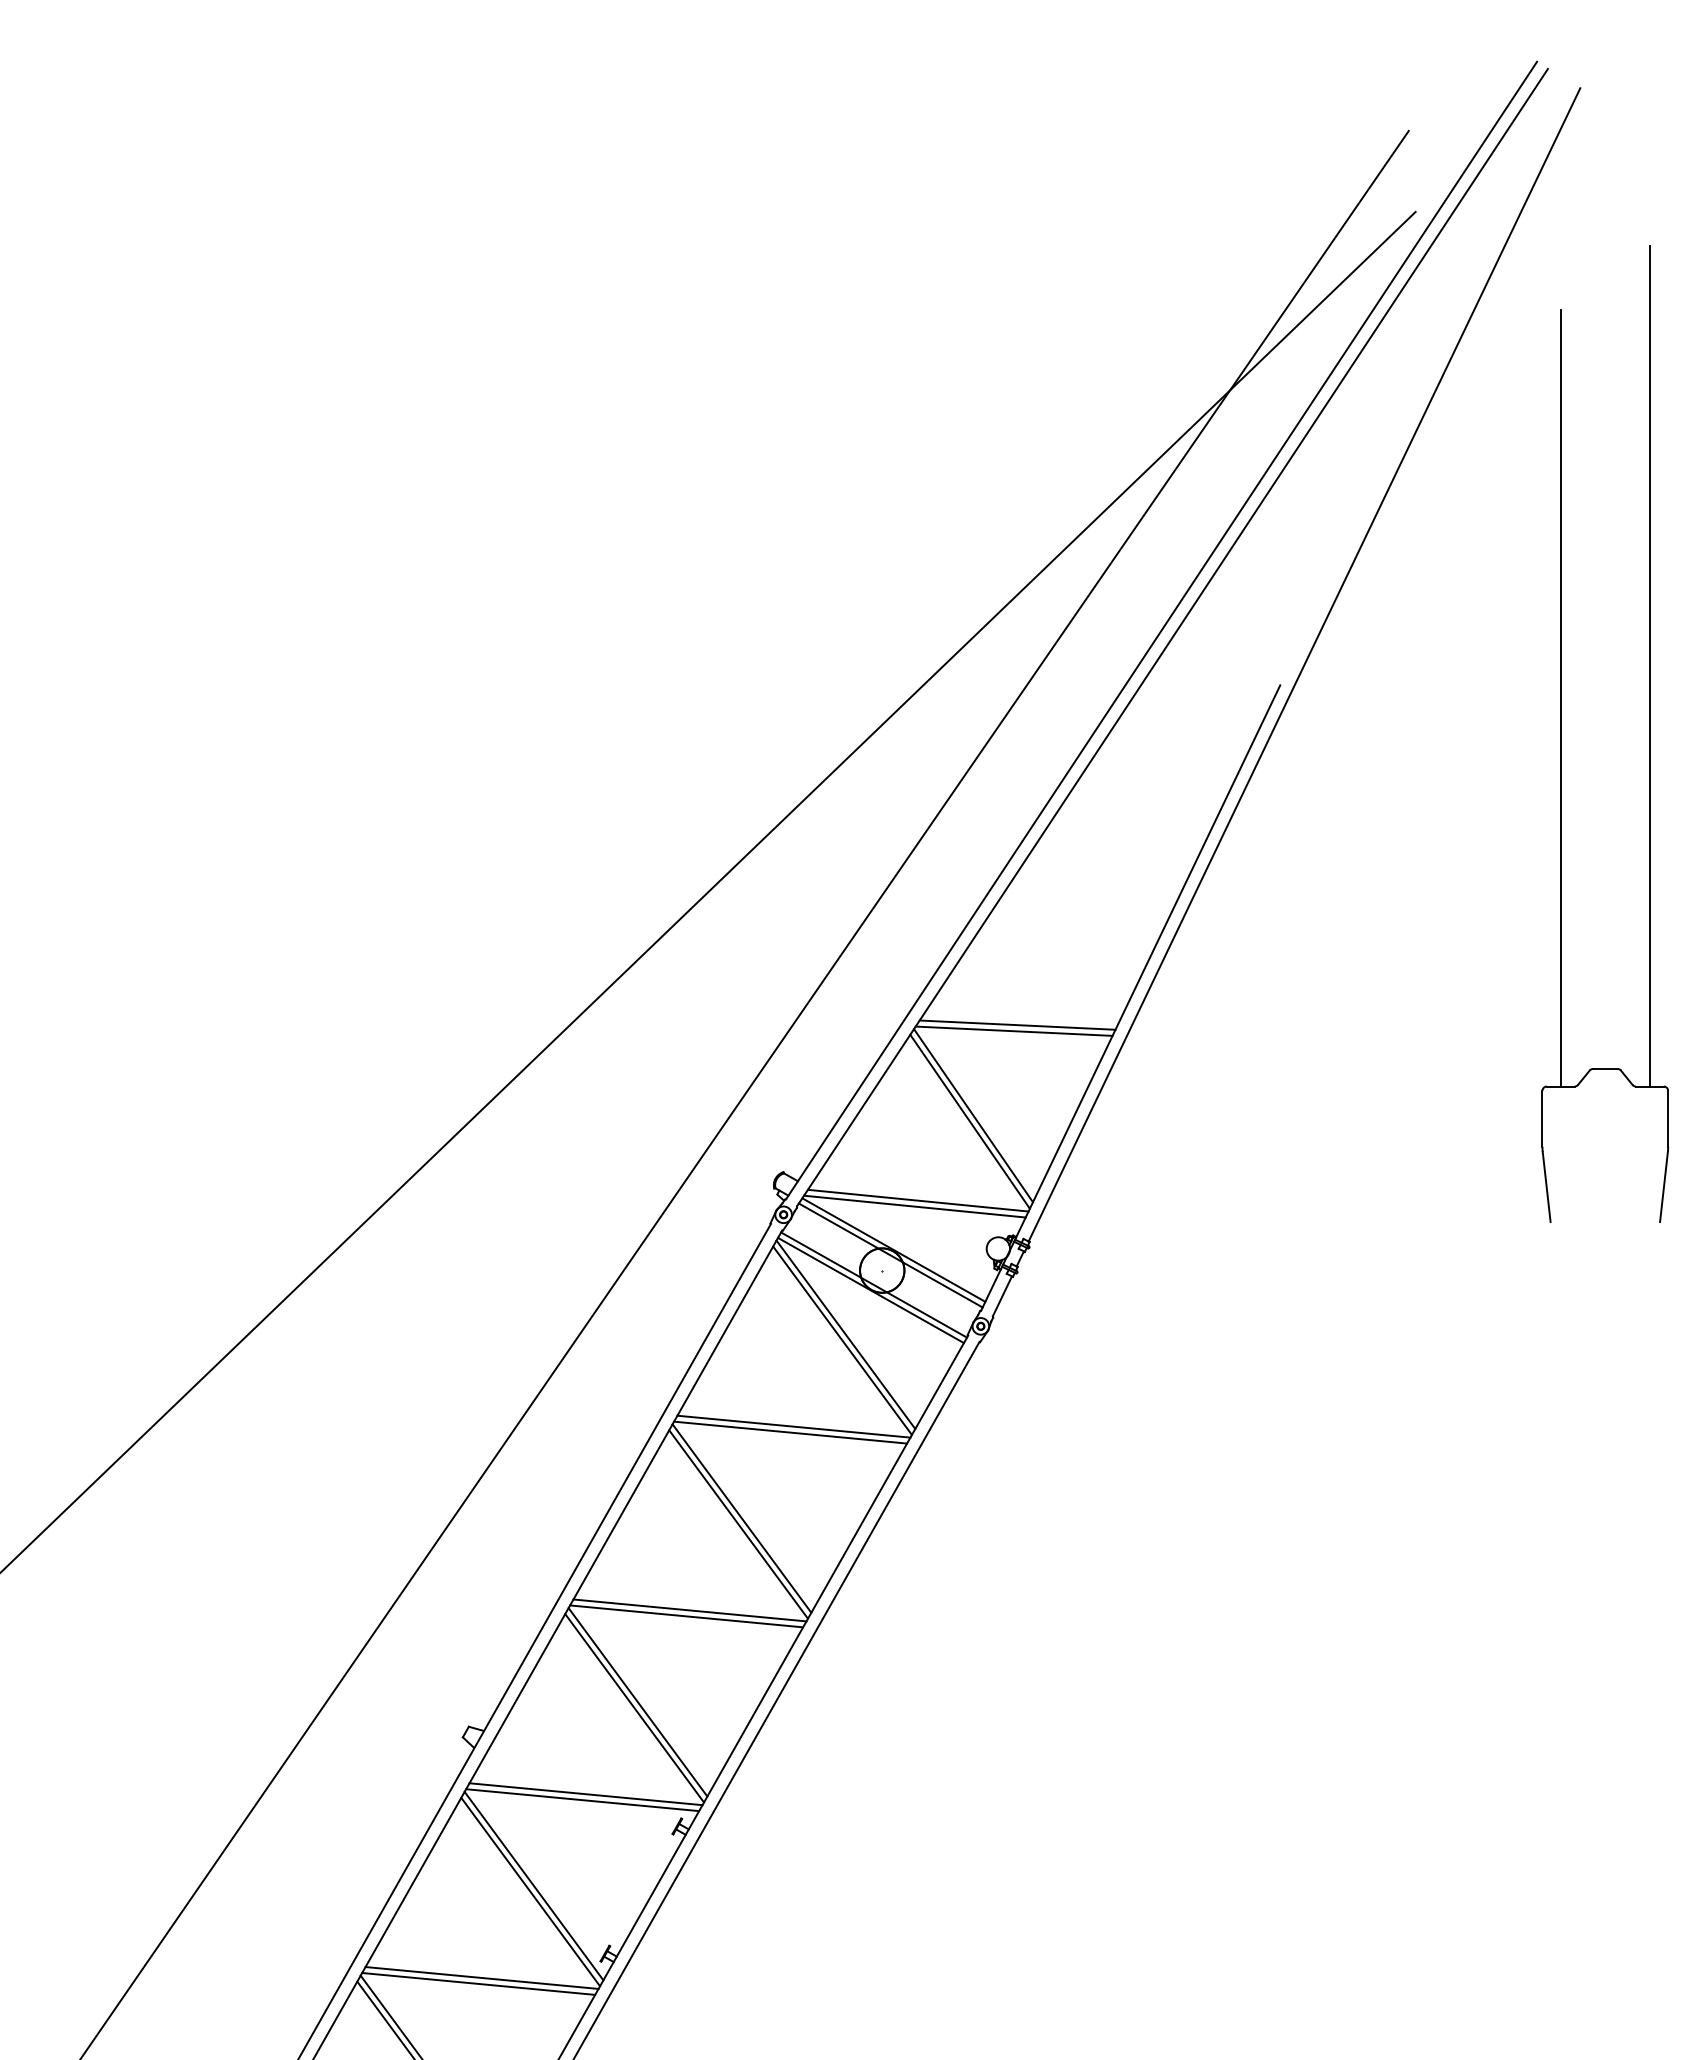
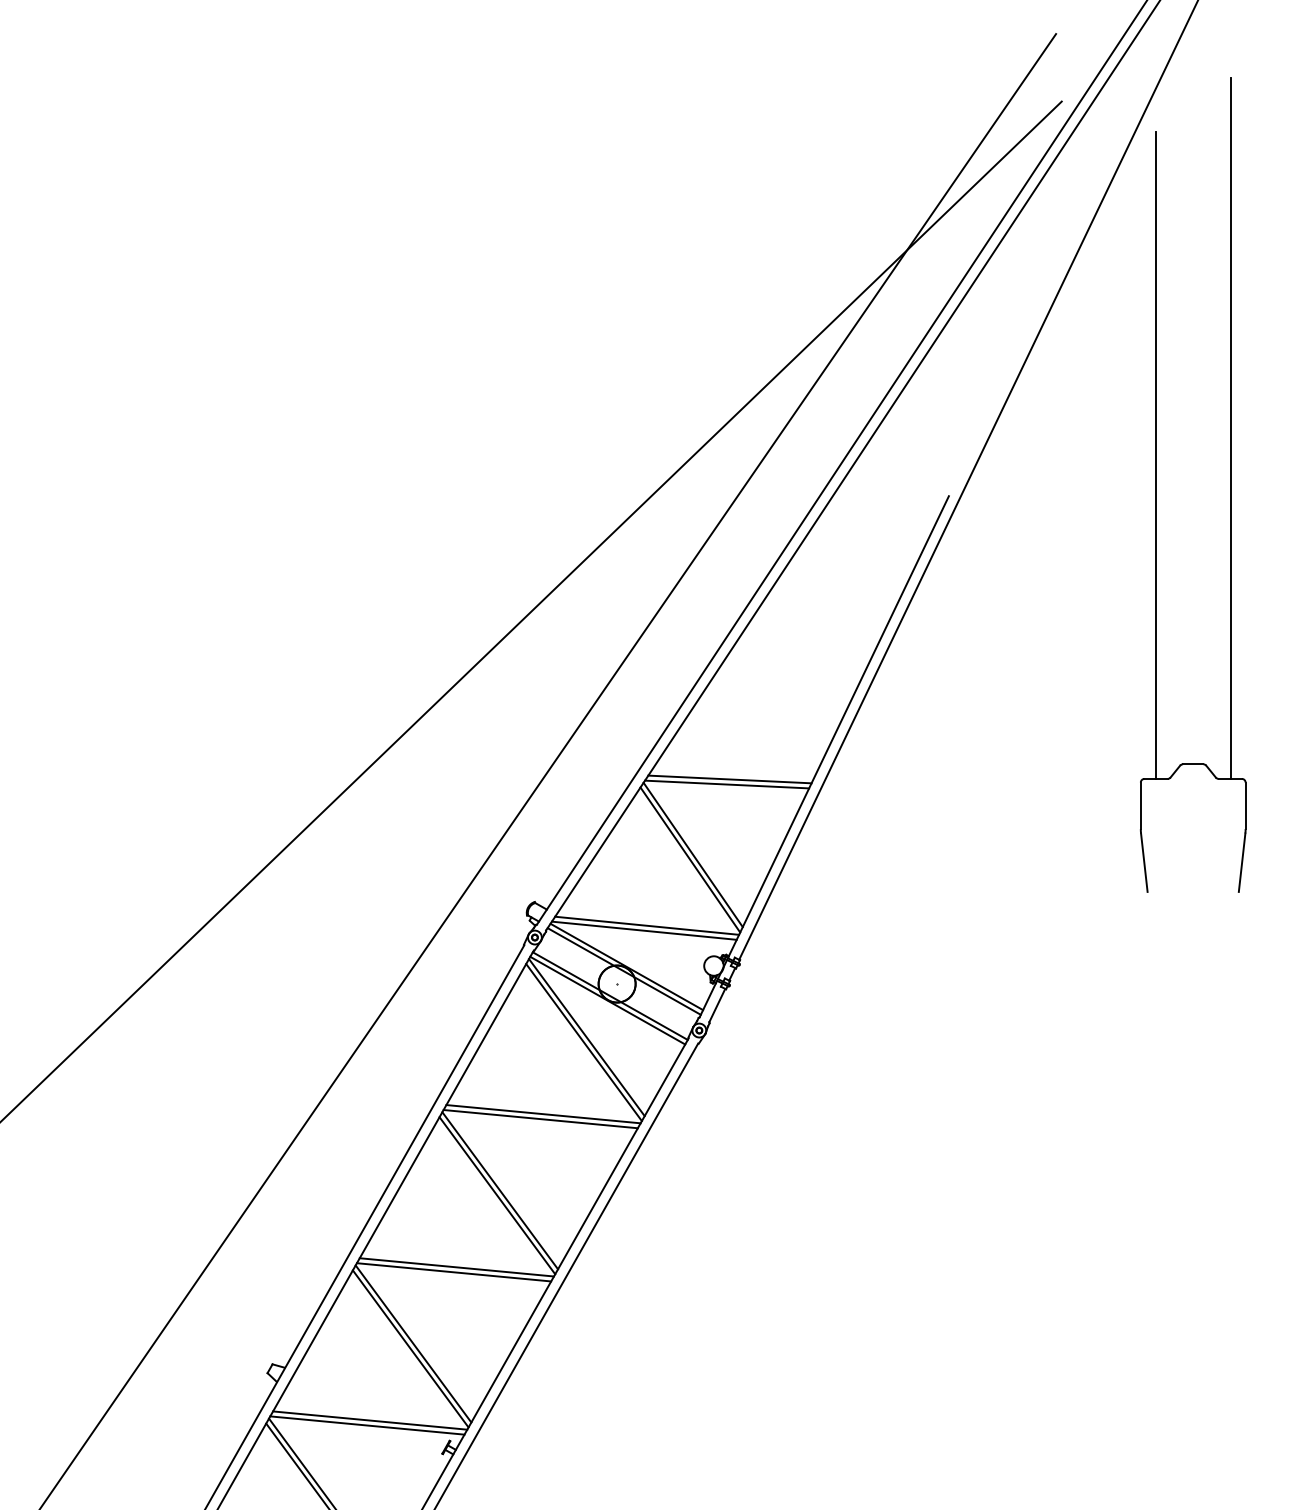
part: (1561, 733) -> (1156, 484), moved

